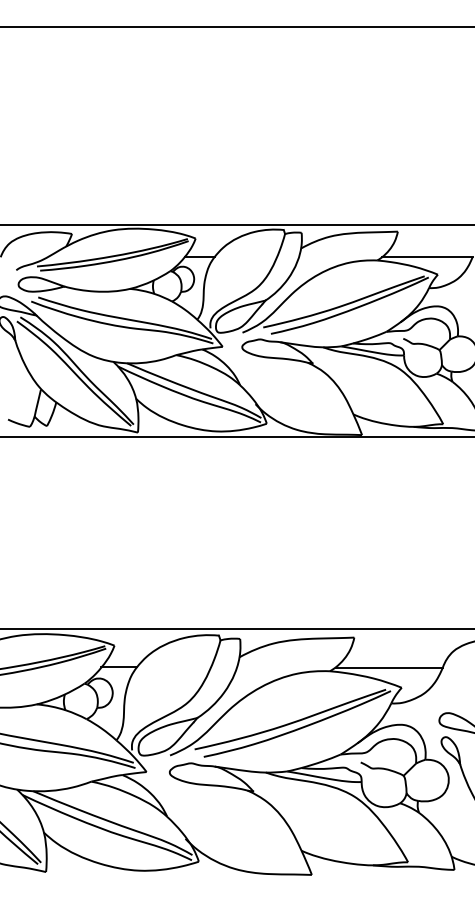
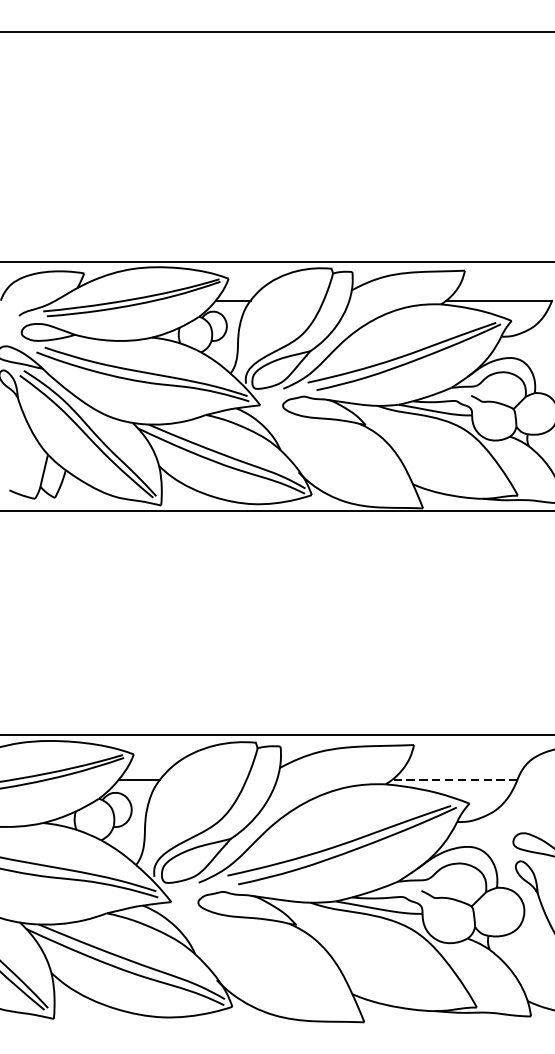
line: (389, 667) -> (455, 779), solid -> dashed

